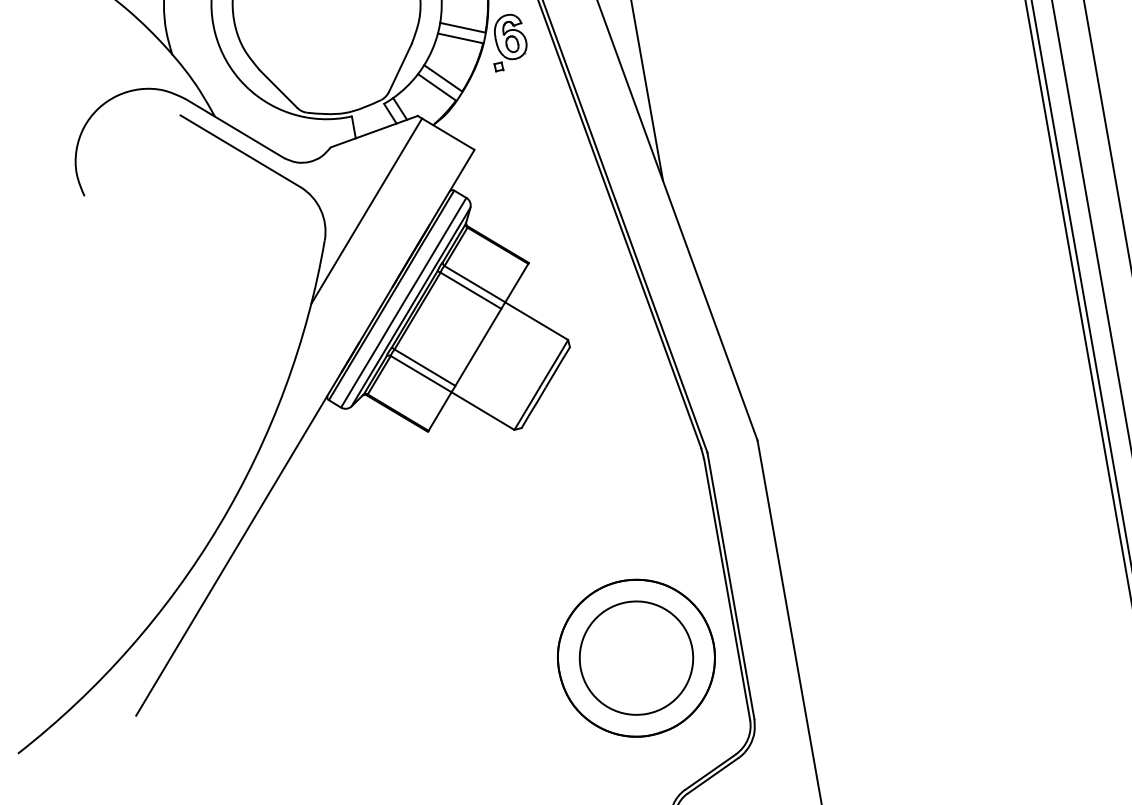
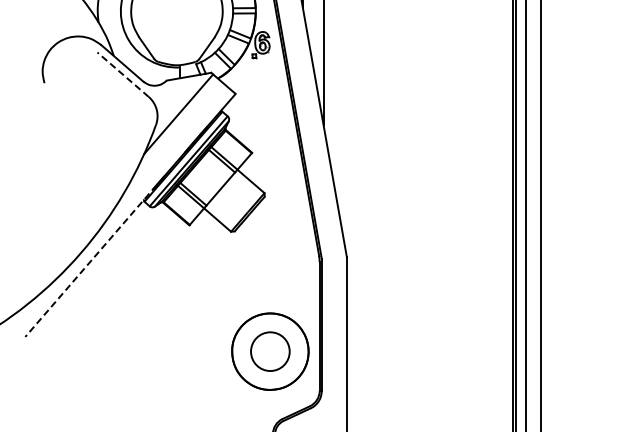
line: (241, 150) -> (123, 74), solid -> dashed
line: (240, 540) -> (90, 261), solid -> dashed
circle: (636, 657) -> (270, 351), size x0.7

